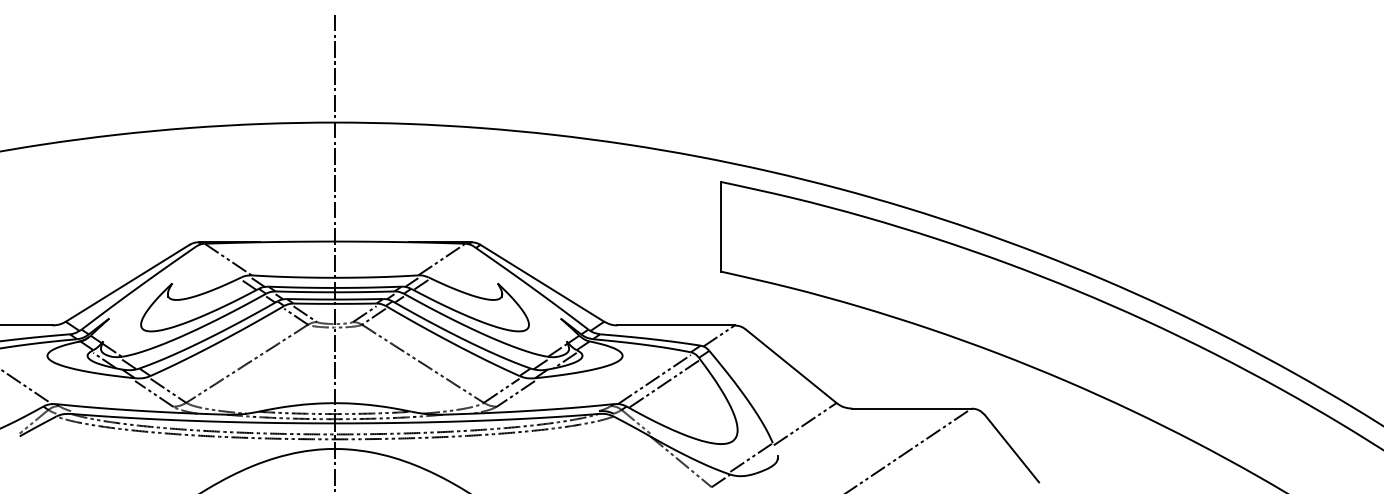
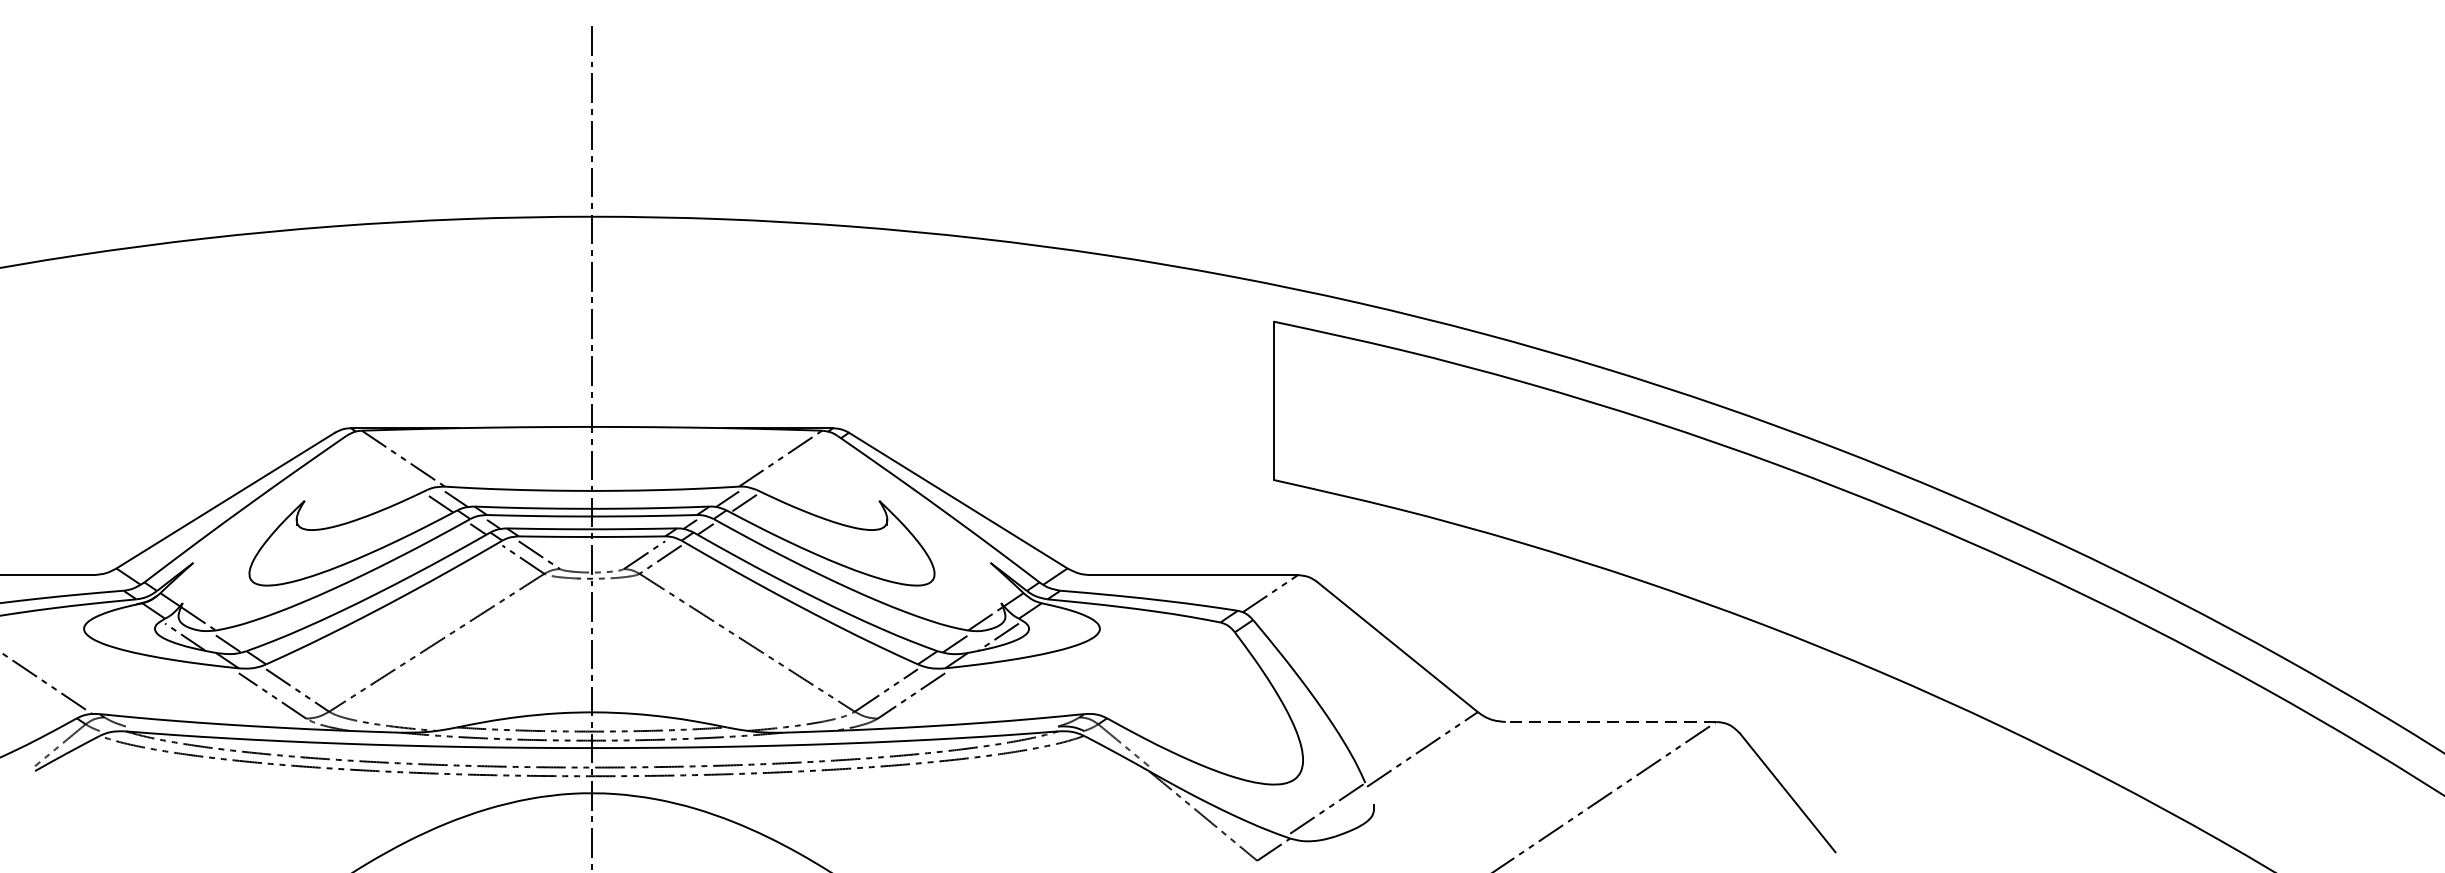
line: (654, 379) -> (1156, 670), removed
line: (663, 383) -> (1172, 677), removed
line: (911, 408) -> (1610, 721), solid -> dashed

